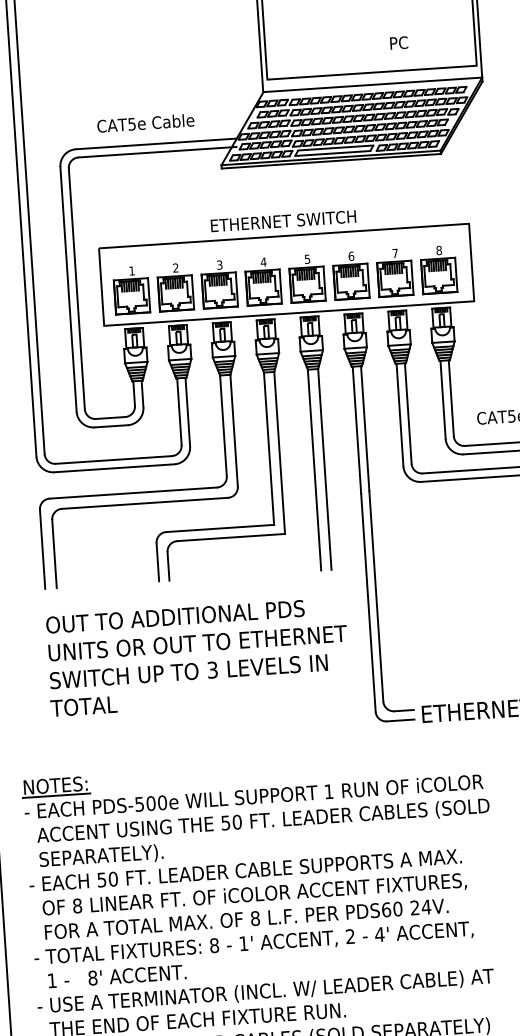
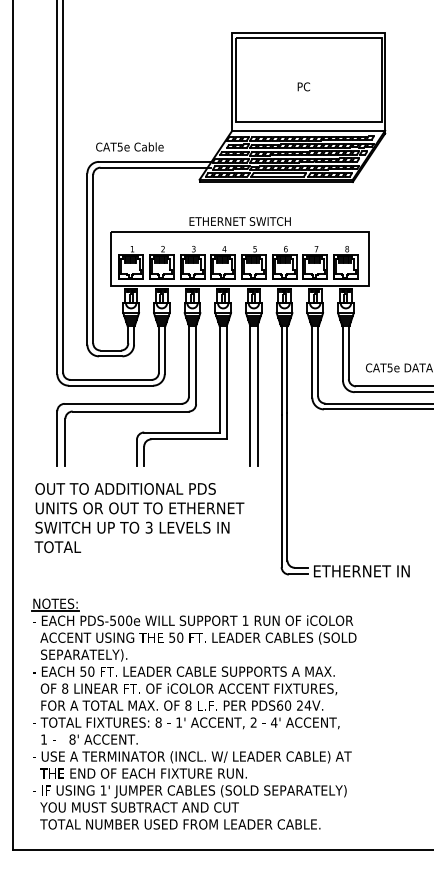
text: (398, 42) -> (303, 86), moved
text: (145, 122) -> (129, 146), moved
text: (197, 657) -> (139, 518), moved

